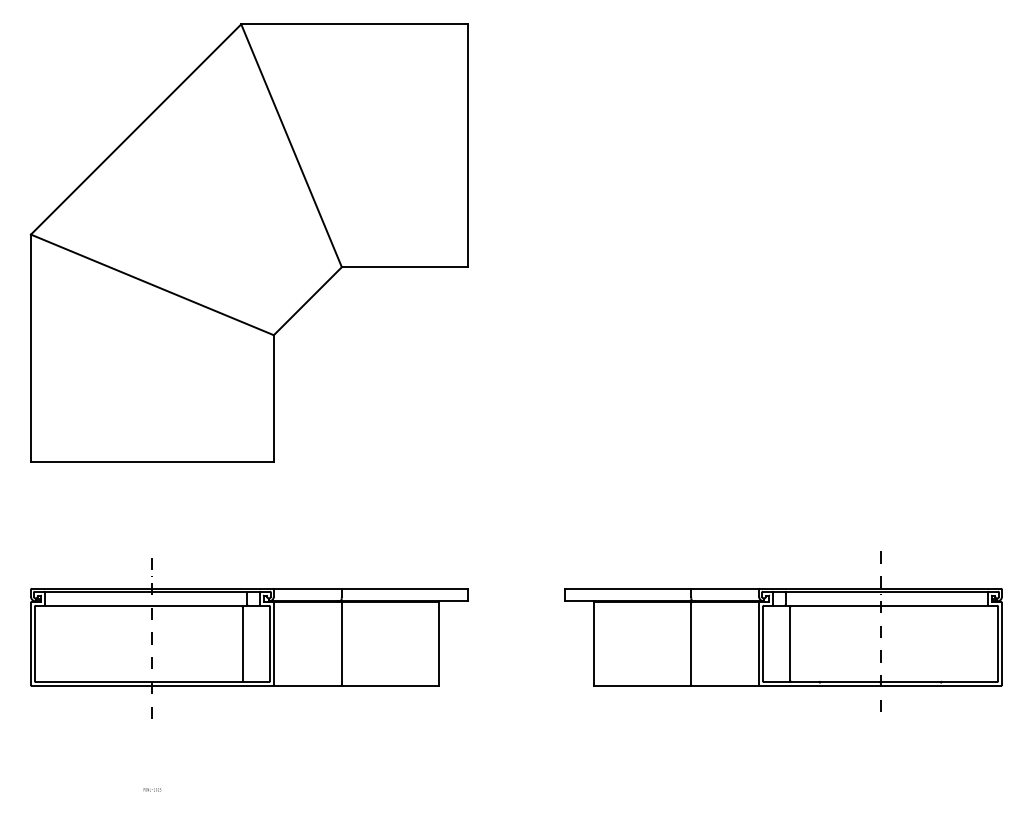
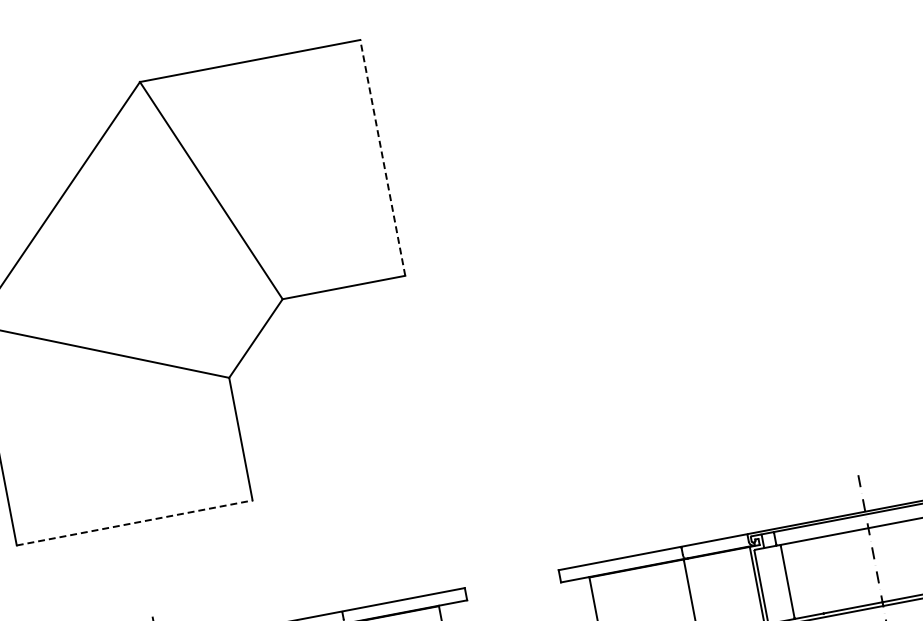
line: (468, 145) -> (383, 157), solid -> dashed
line: (152, 461) -> (134, 522), solid -> dashed

